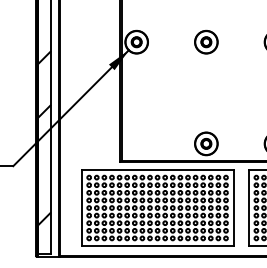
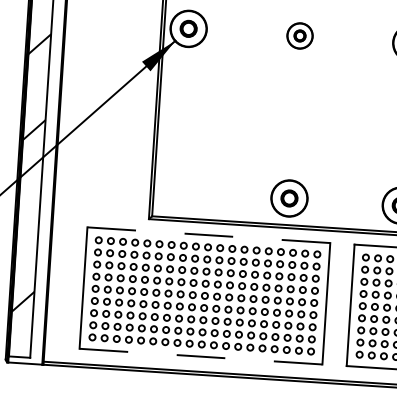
part: (206, 41) -> (300, 34), size x0.7
line: (157, 170) -> (208, 235), solid -> dashed
line: (158, 246) -> (202, 357), solid -> dashed

